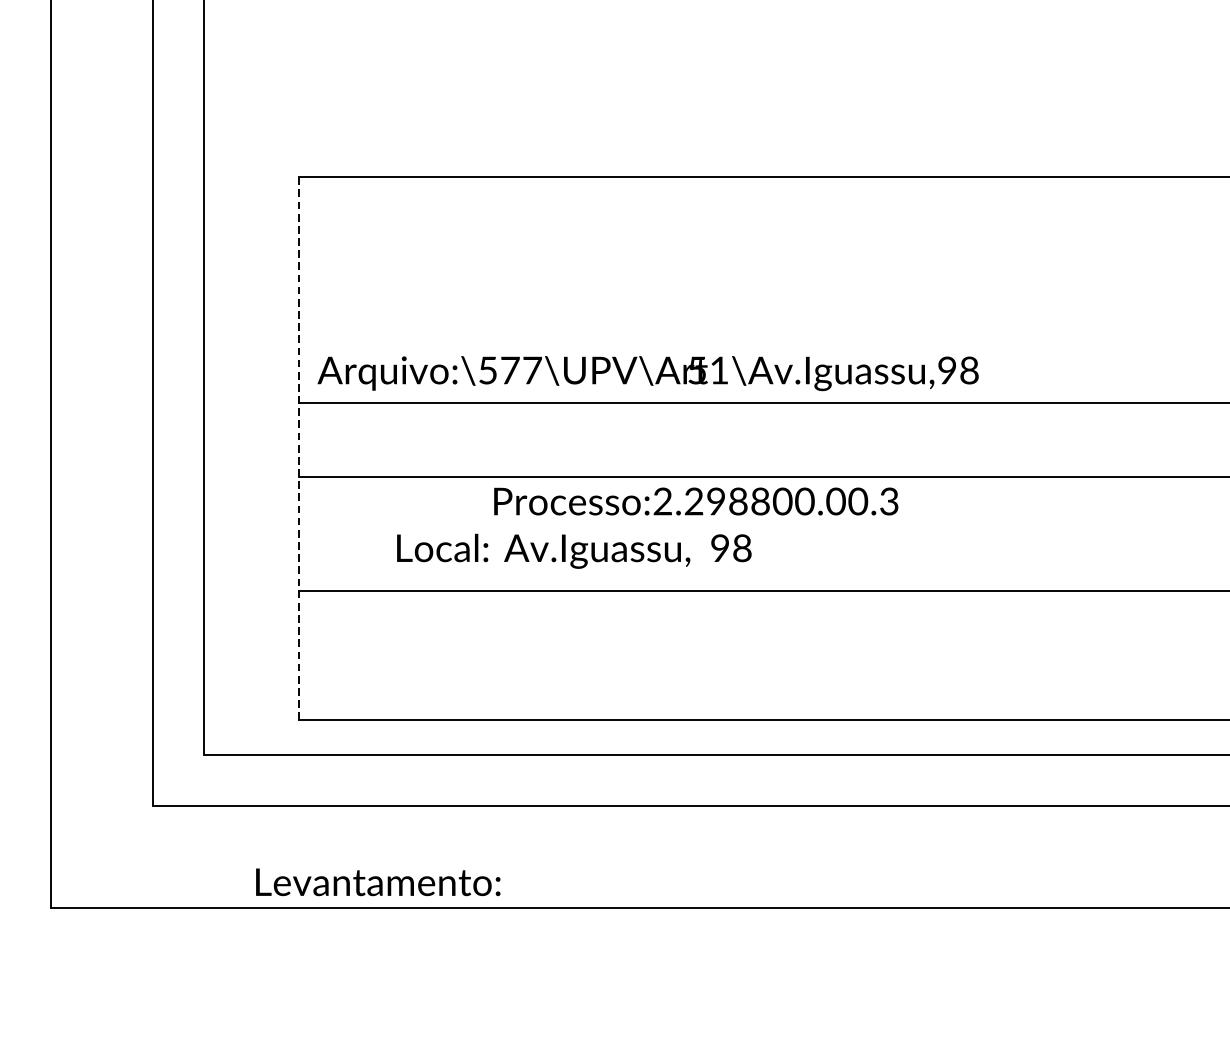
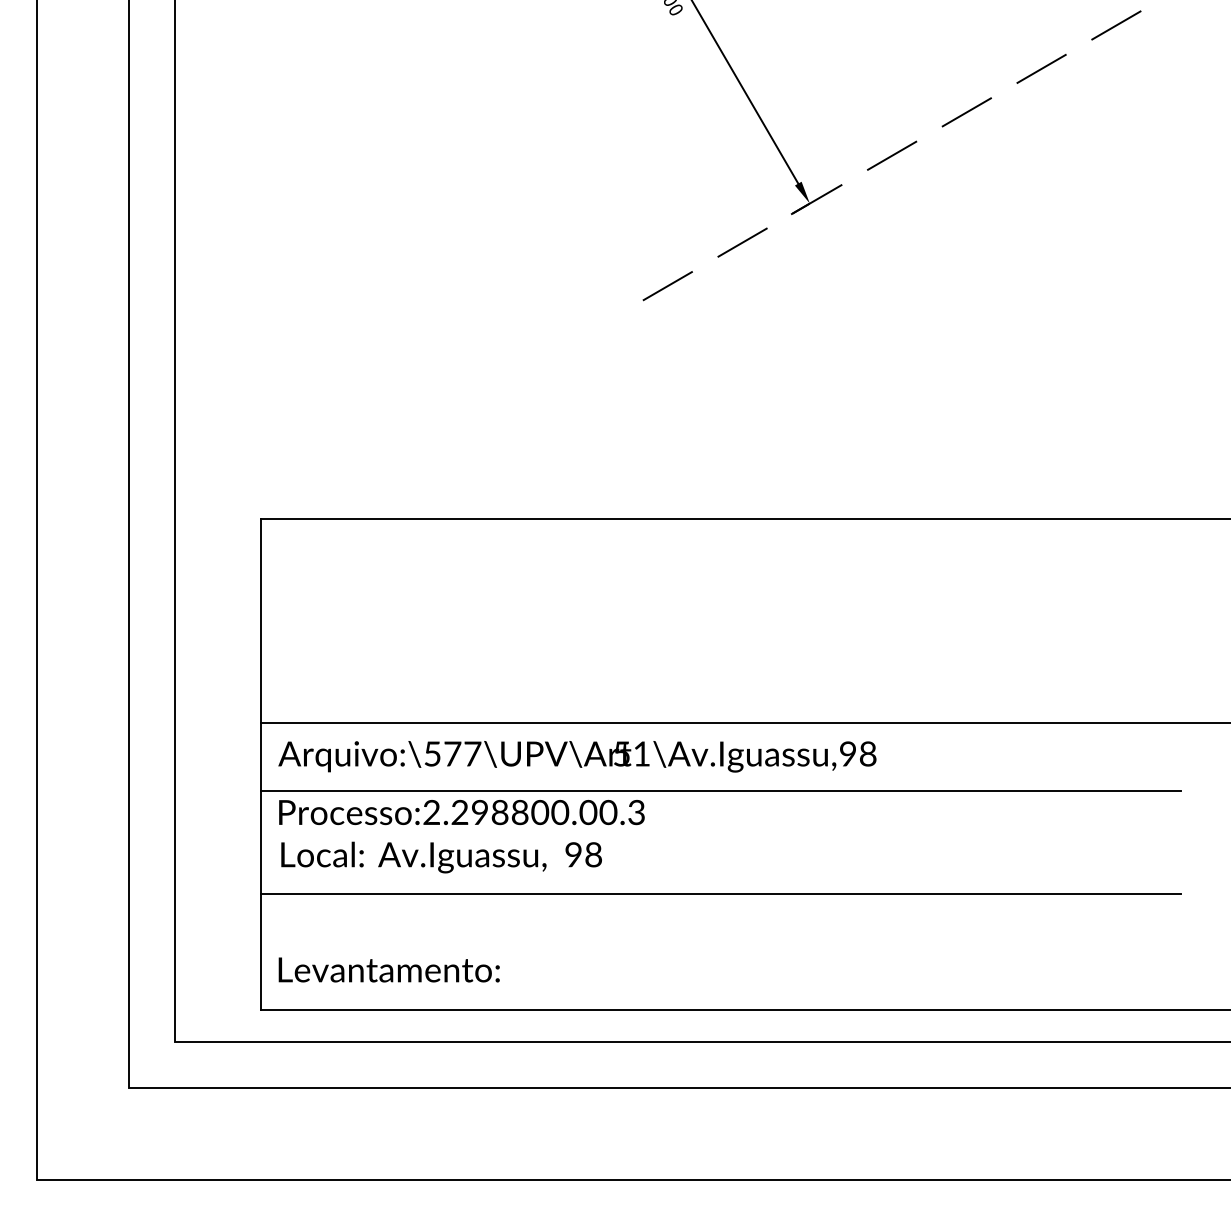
text: (648, 373) -> (577, 756), moved
line: (298, 448) -> (261, 764), dashed -> solid
text: (695, 501) -> (461, 812), moved
text: (574, 551) -> (441, 857), moved
text: (377, 881) -> (388, 969), moved

